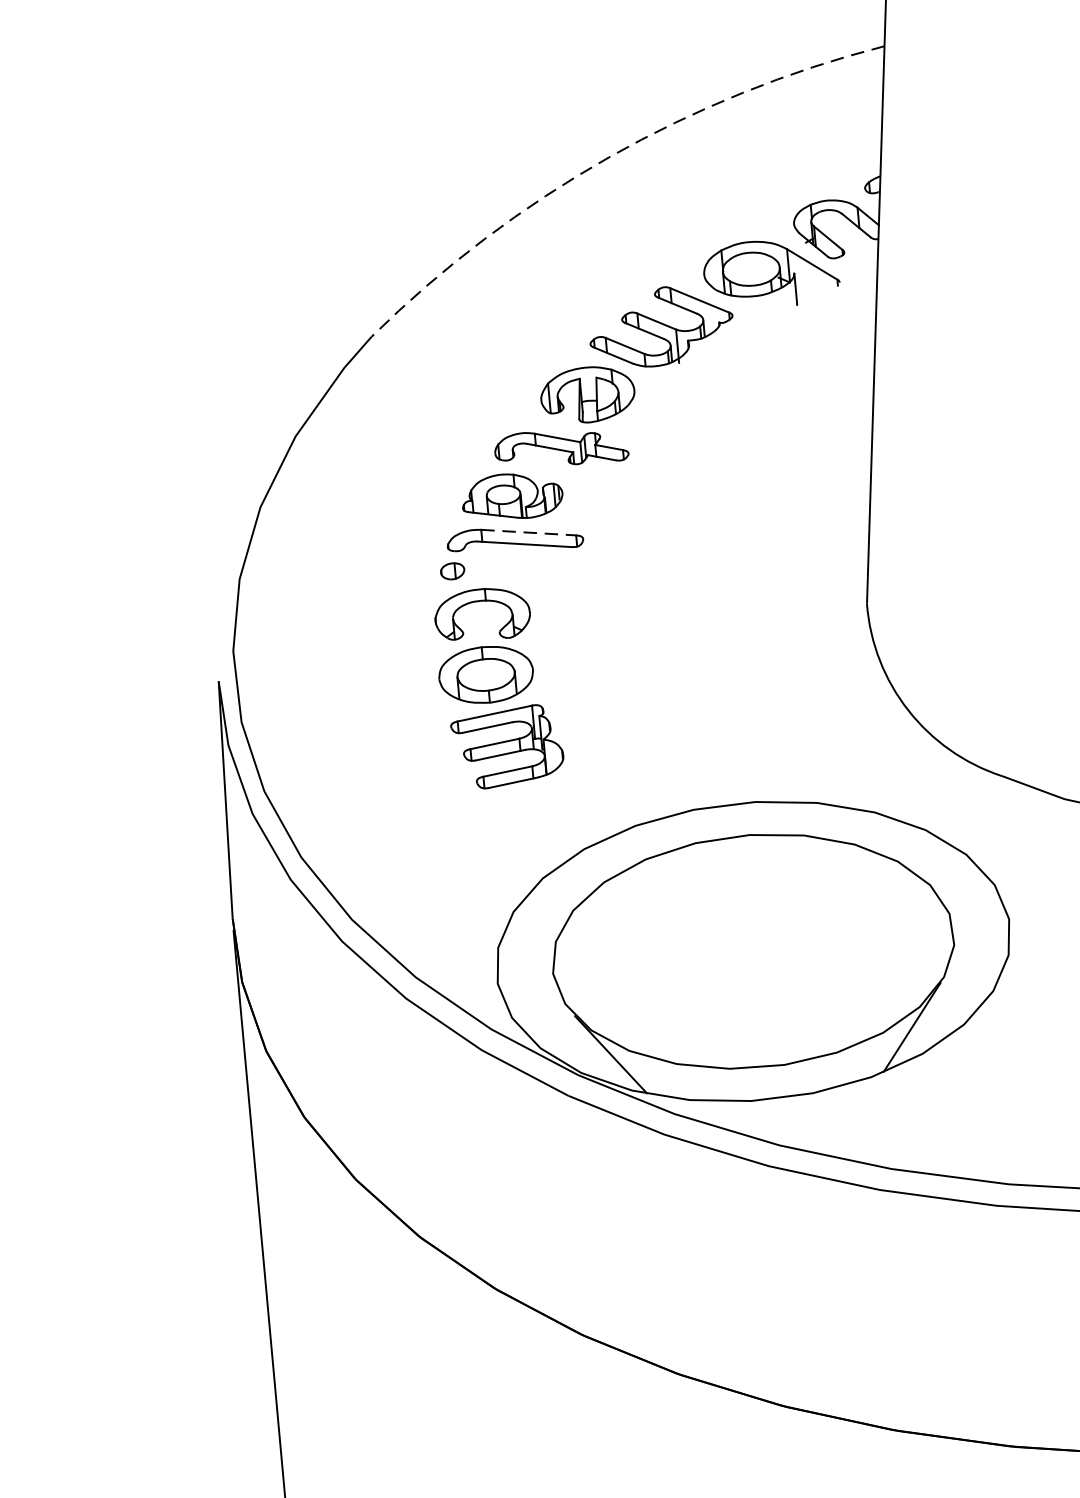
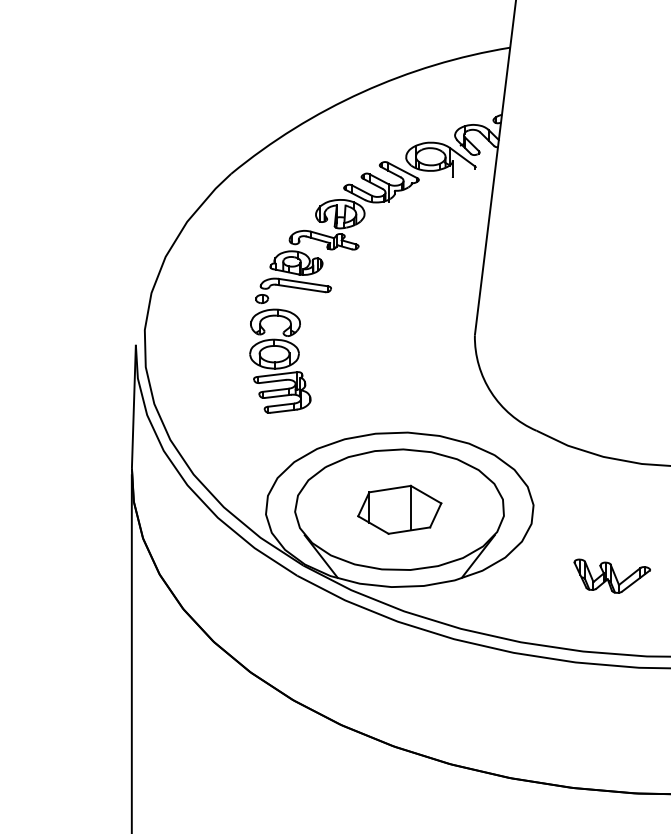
arc: (609, 157) -> (362, 92), dashed -> solid
line: (529, 532) -> (303, 282), dashed -> solid
part: (752, 950) -> (399, 509), added

